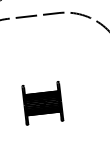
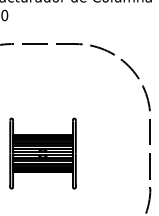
part: (42, 103) -> (42, 153), size x1.43

